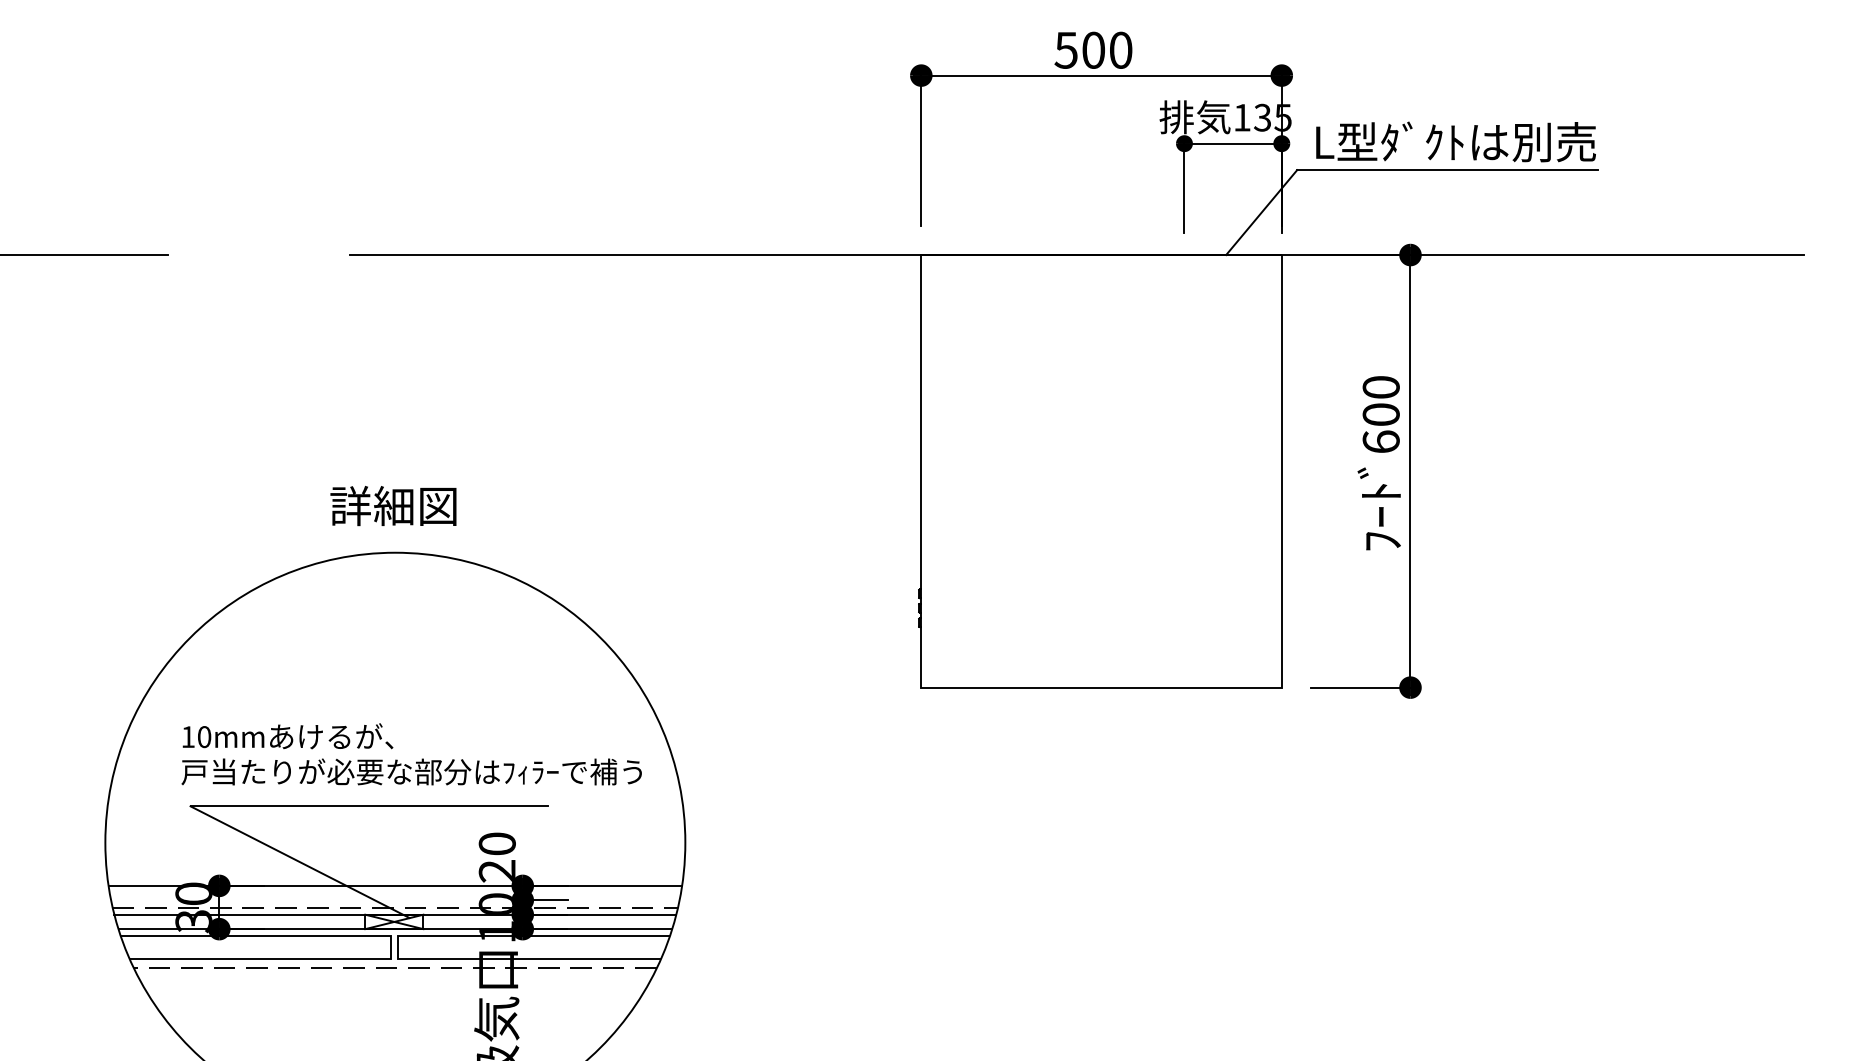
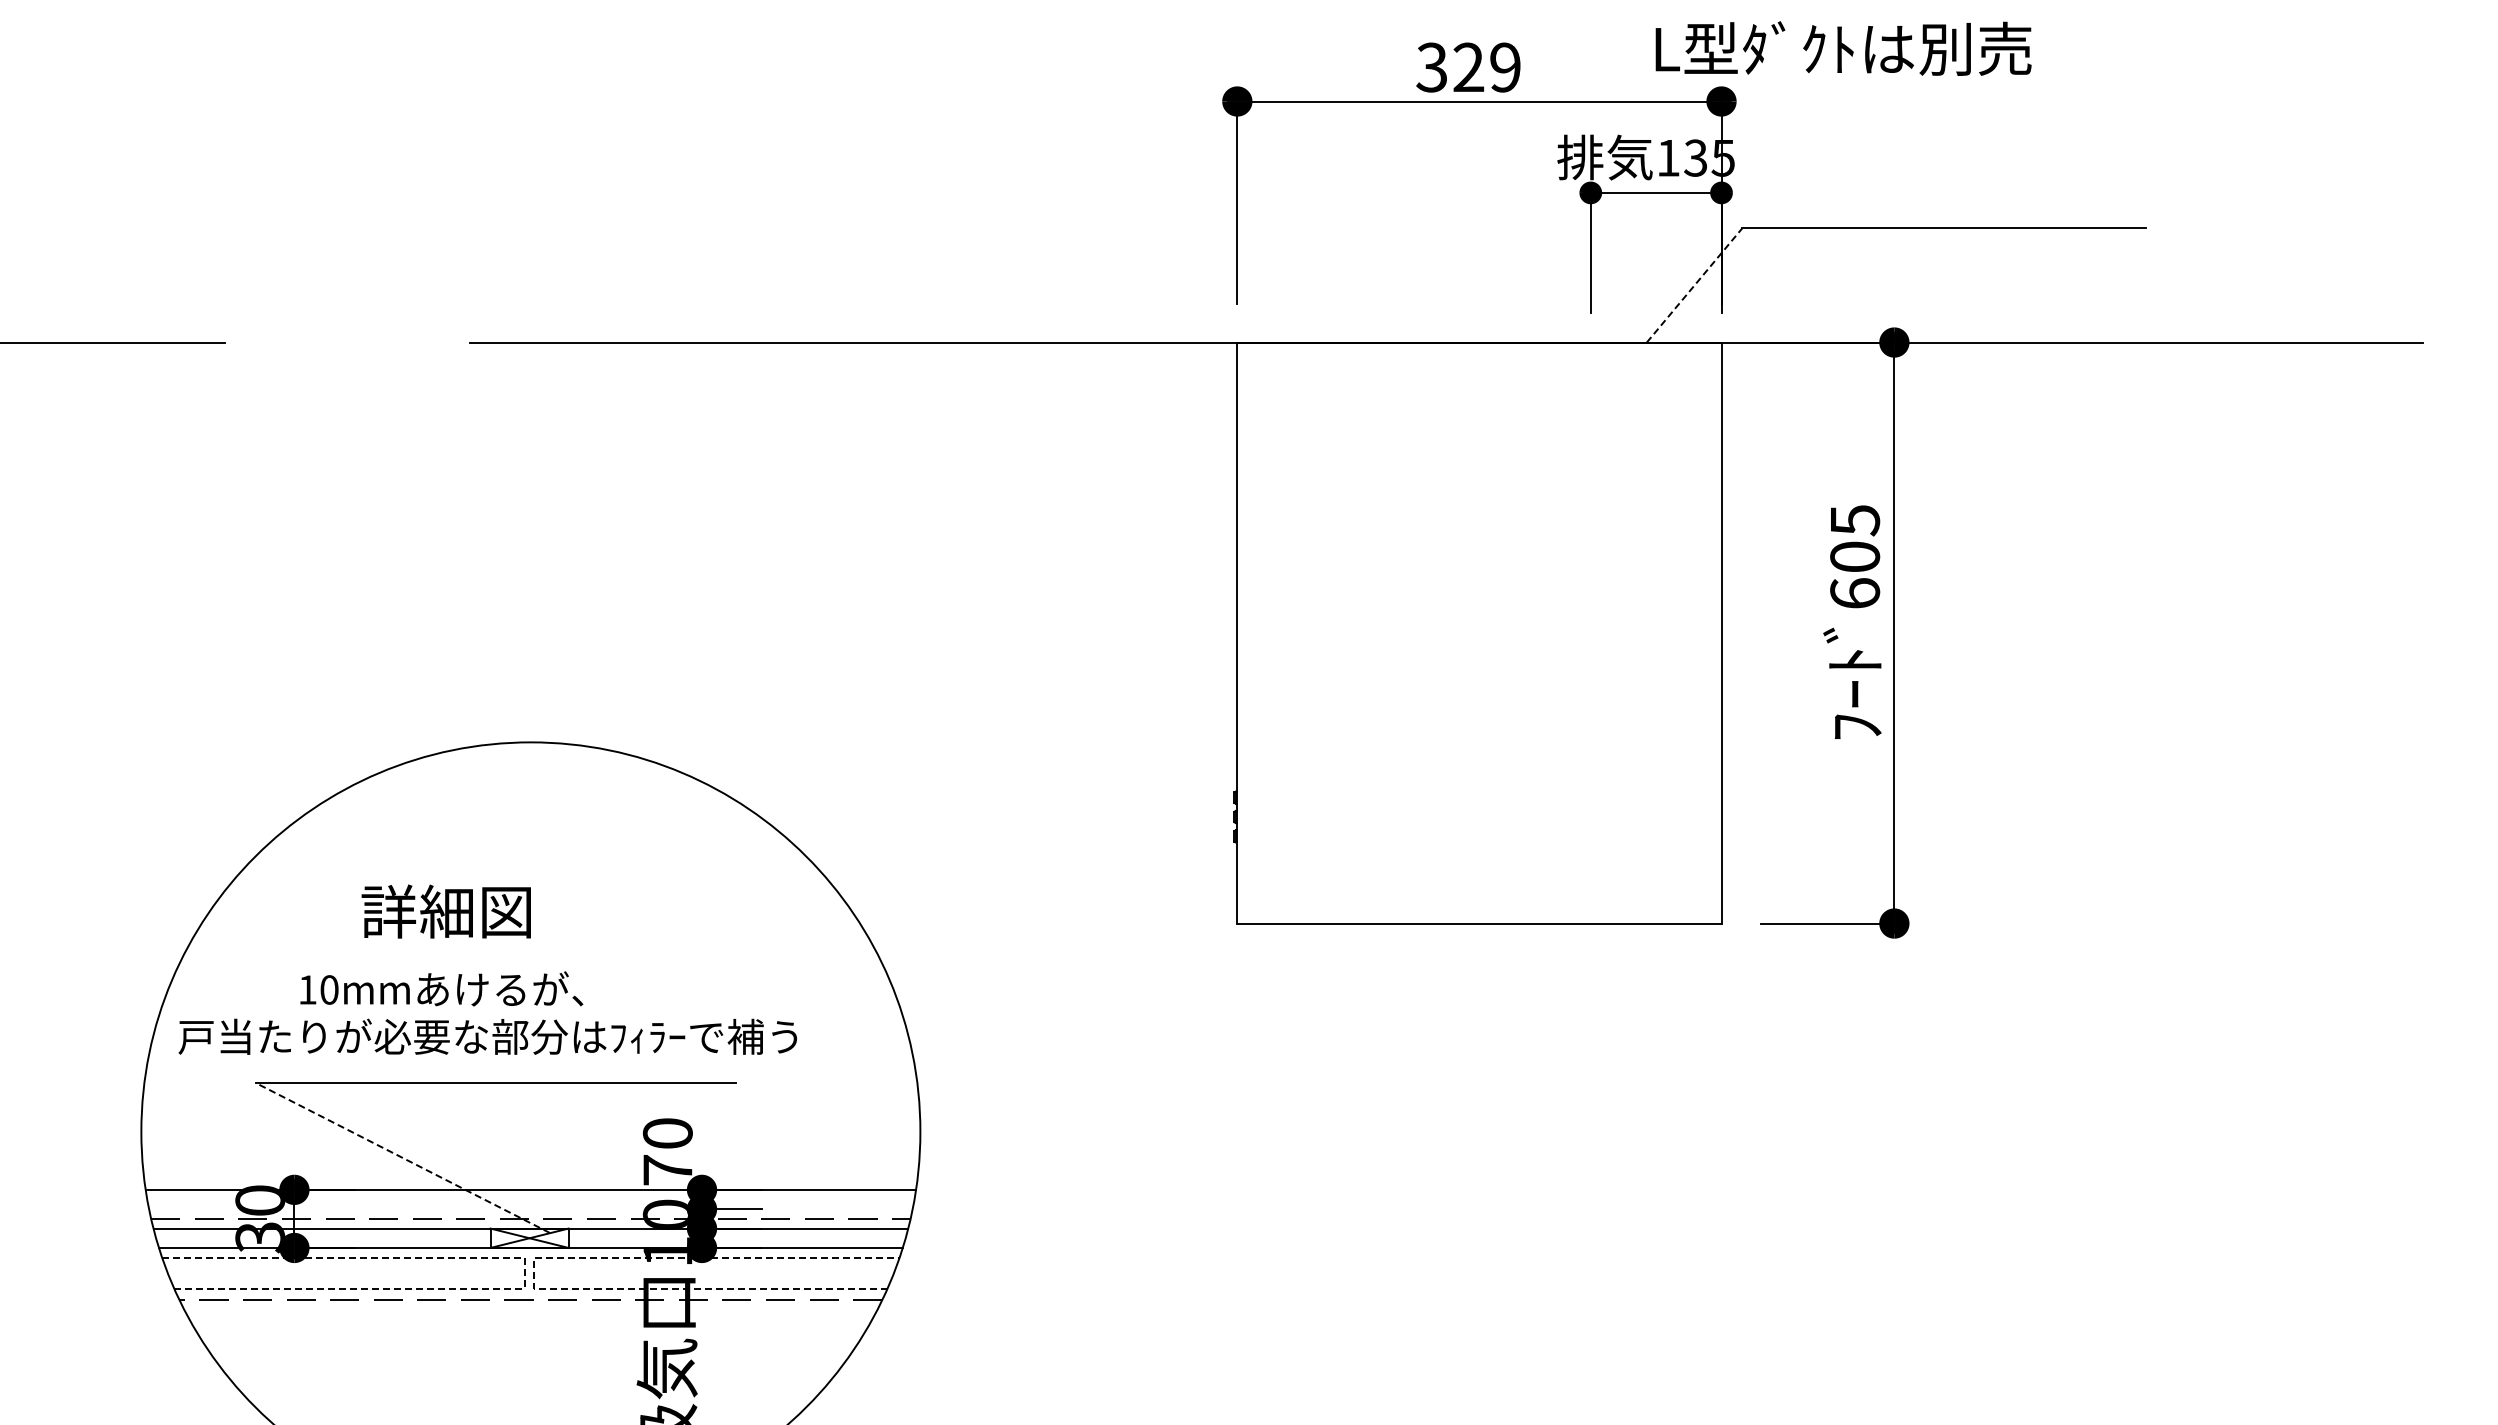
text: (1093, 50) -> (1468, 67), 500 -> 329
text: (1455, 141) -> (1843, 48), moved
line: (1261, 212) -> (1694, 285), solid -> dashed
text: (1381, 387) -> (1855, 520), 600 -> 605
text: (392, 505) -> (445, 911), moved
text: (287, 735) -> (441, 988), moved
text: (411, 771) -> (487, 1036), moved
line: (299, 861) -> (402, 1157), solid -> dashed
text: (497, 871) -> (667, 1170), 20 -> 70
line: (398, 942) -> (534, 1266), solid -> dashed
line: (390, 943) -> (524, 1267), solid -> dashed

